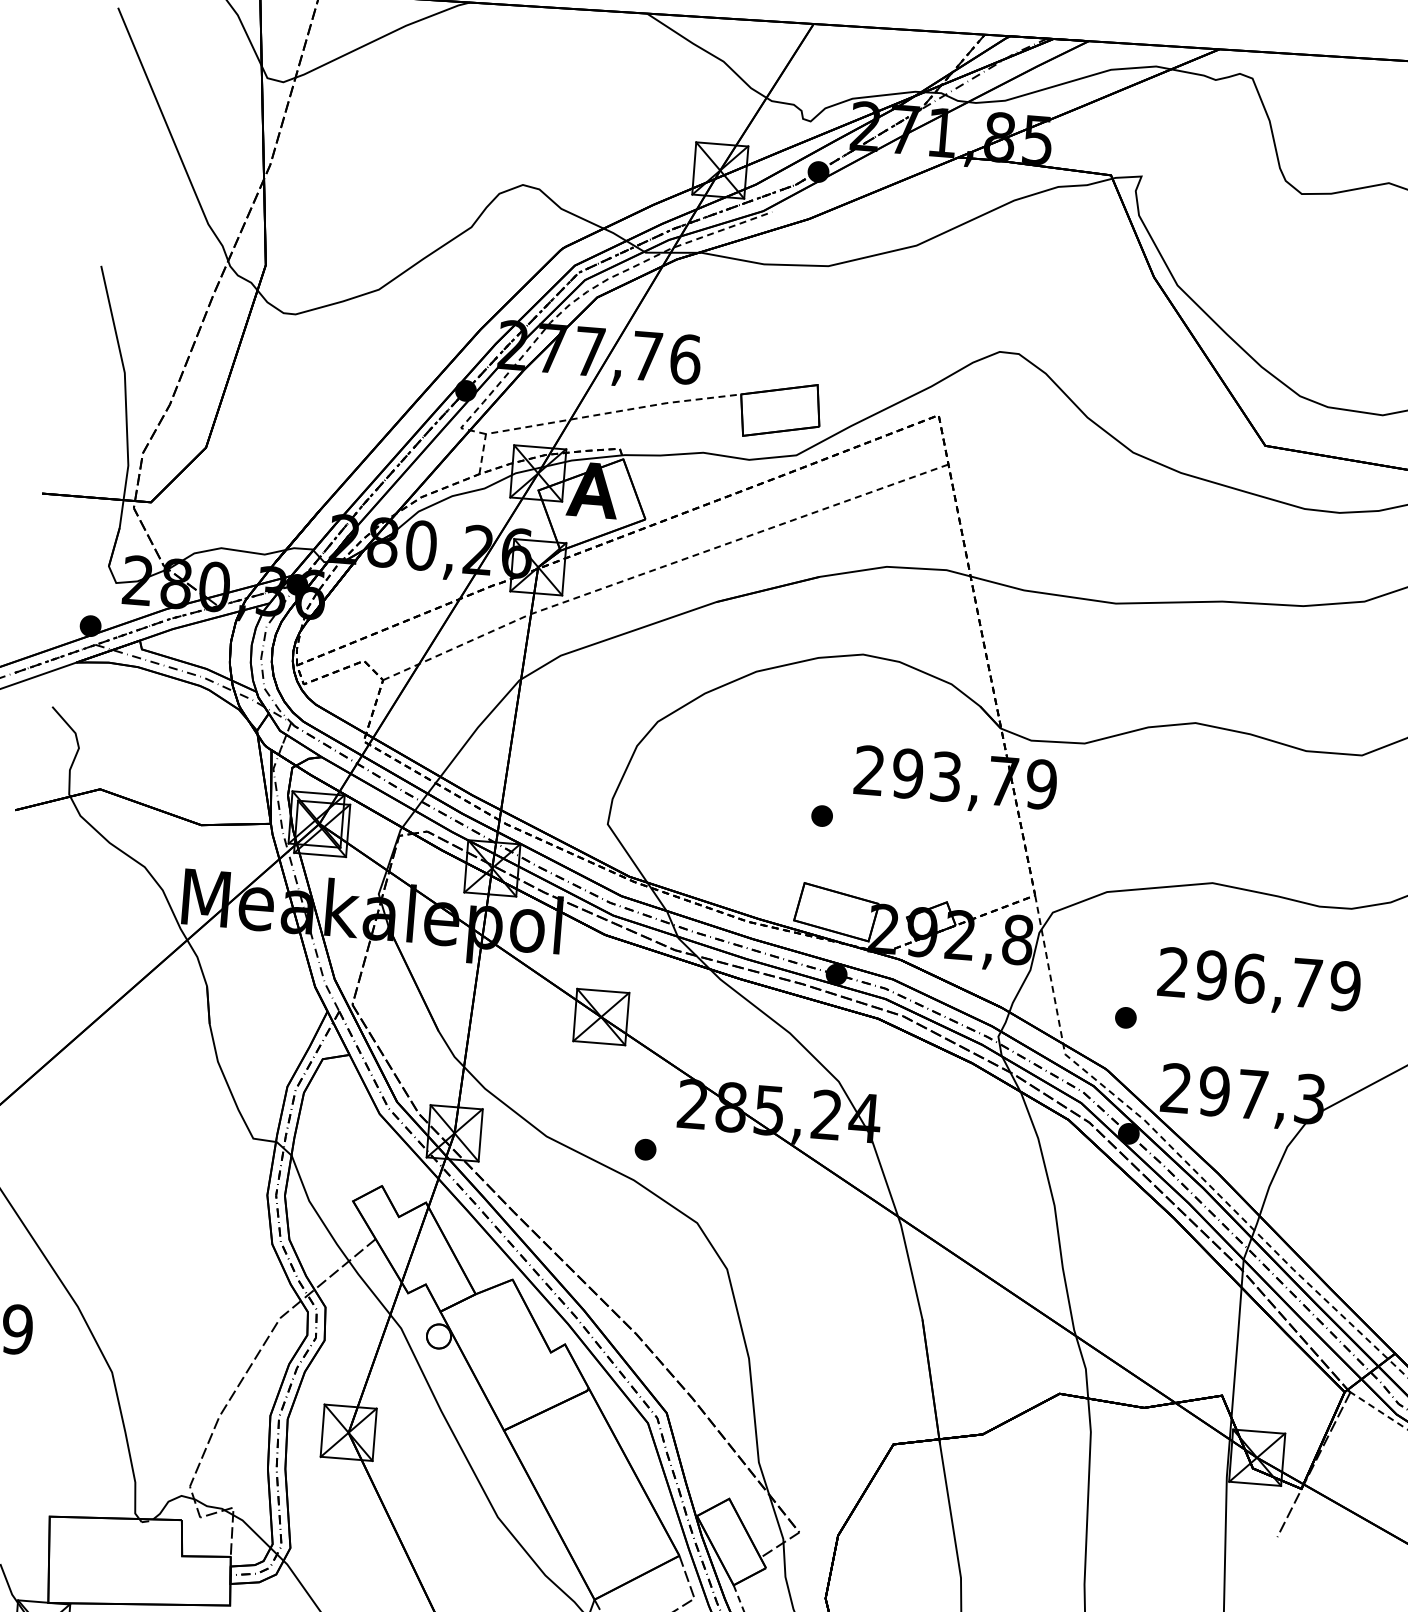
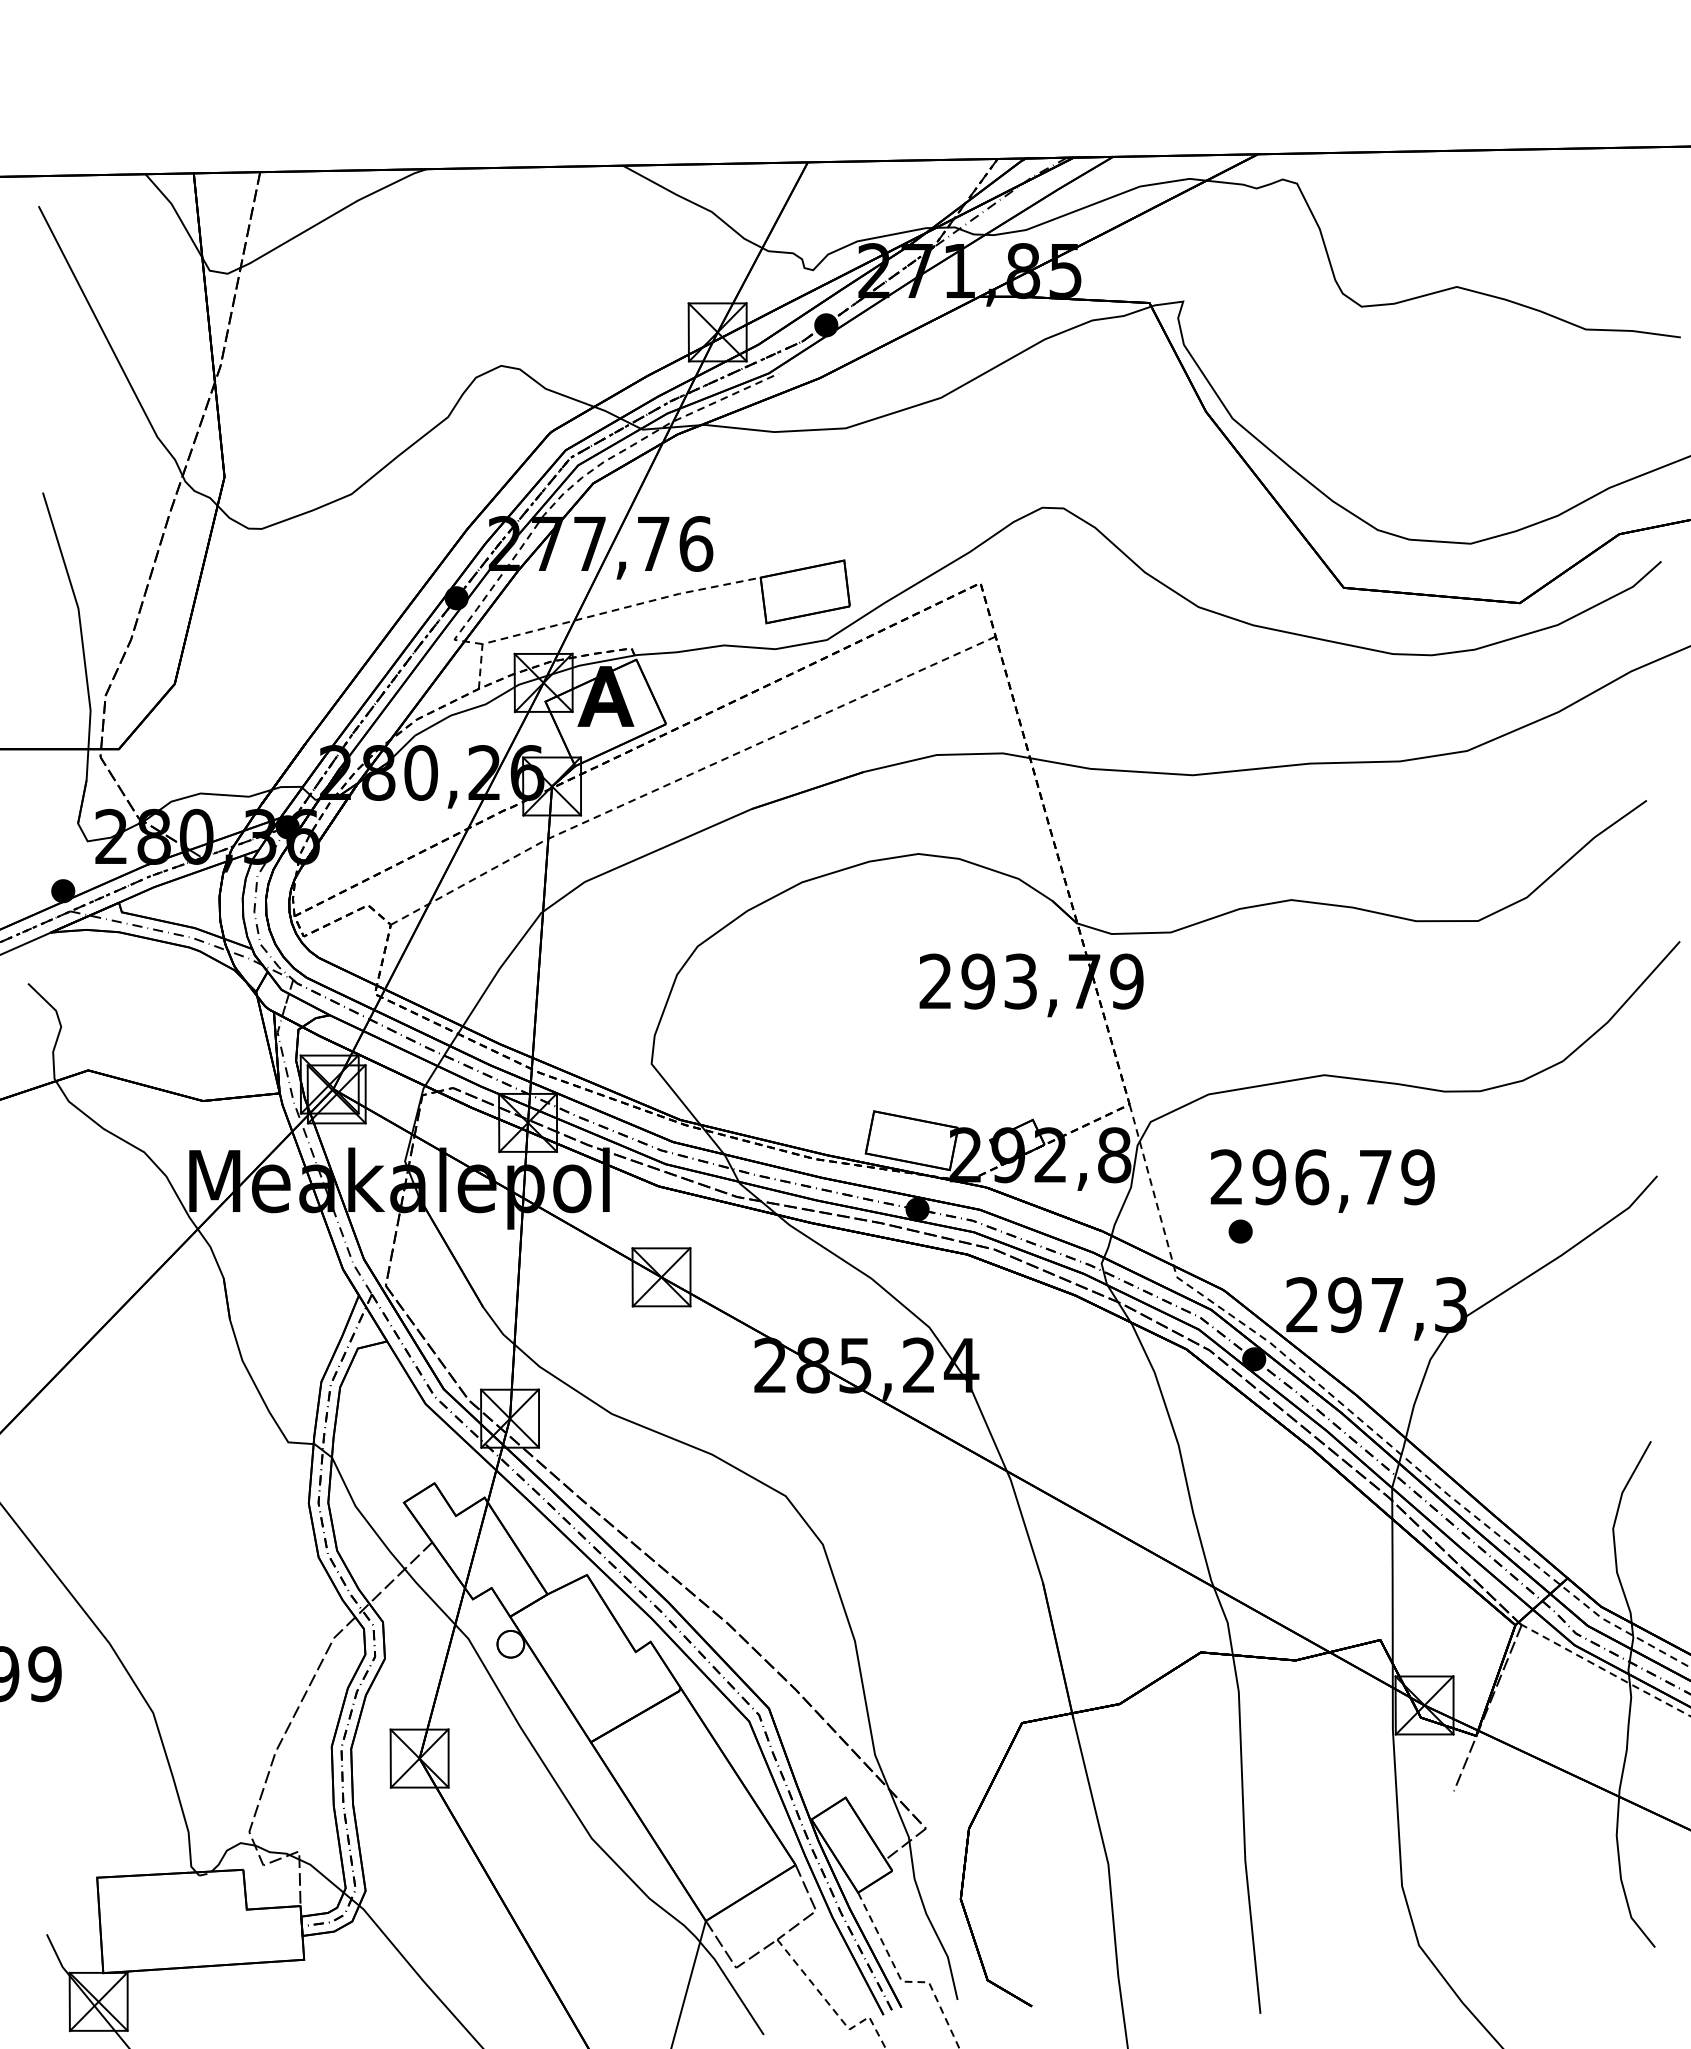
part: (822, 815) -> (887, 1035), removed
text: (1259, 982) -> (1322, 1180), moved
part: (645, 1149) -> (722, 1419), removed

